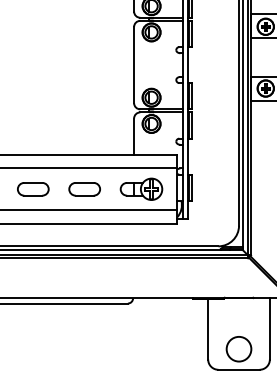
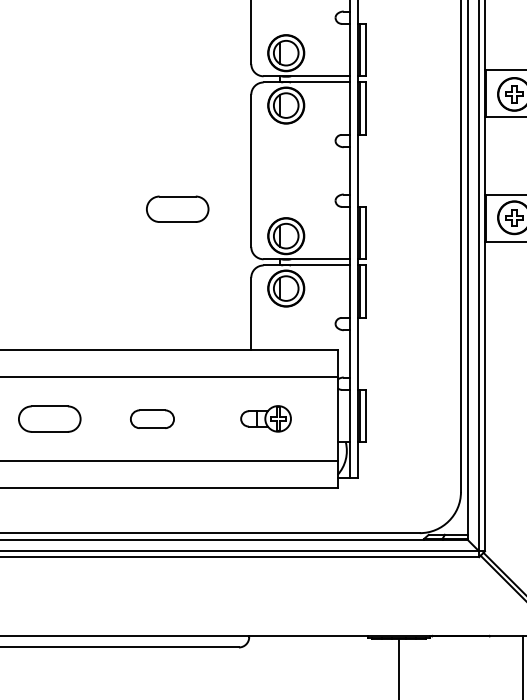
part: (97, 84) -> (178, 209), added
part: (141, 188) -> (266, 417), size x0.6
part: (84, 189) -> (152, 419), size x0.7

